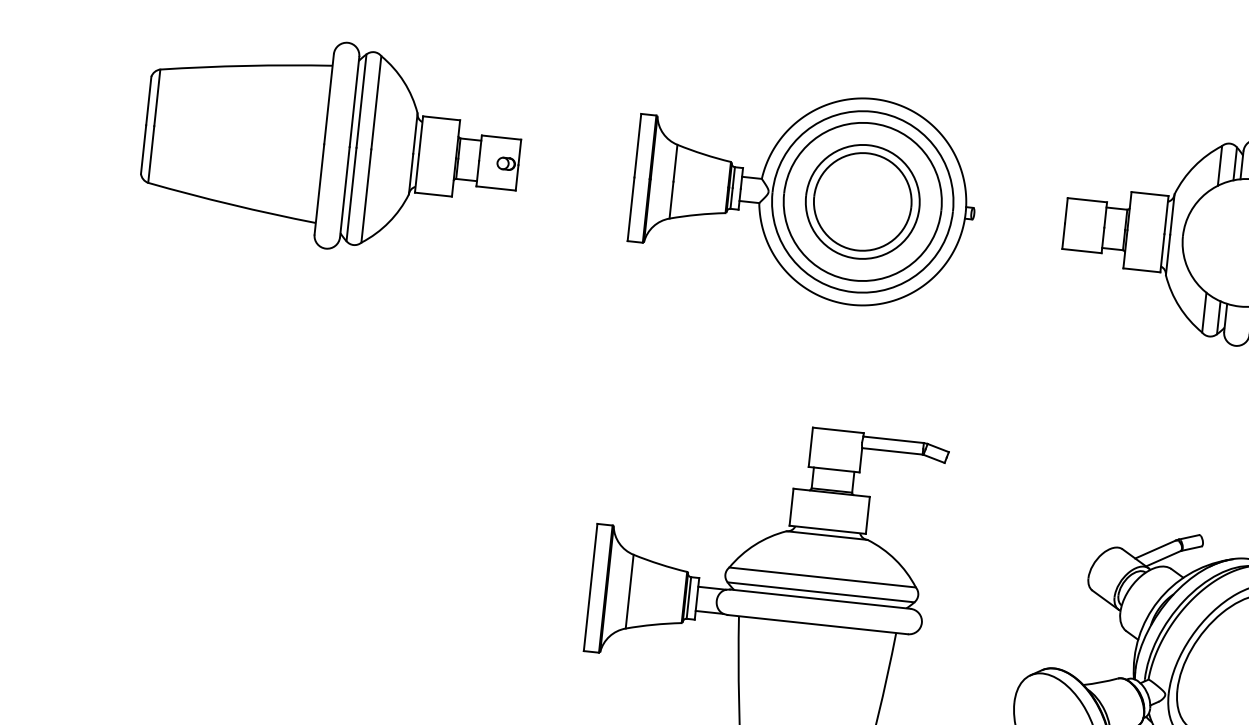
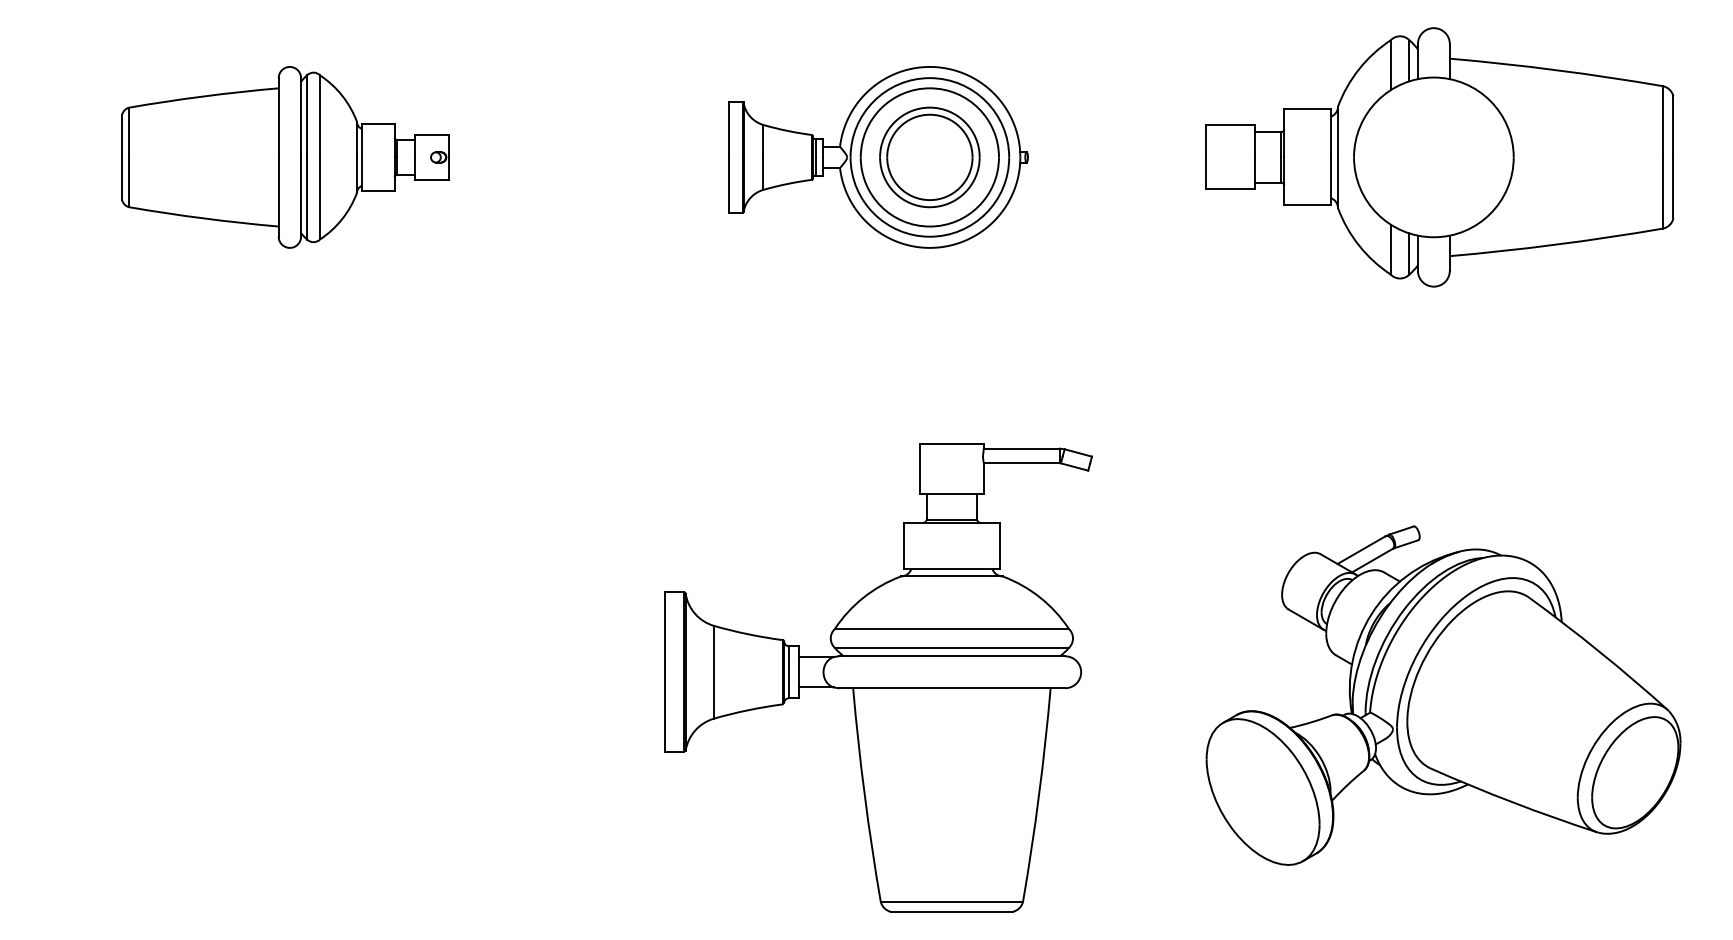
part: (332, 145) -> (285, 157), size x0.7
part: (804, 195) -> (878, 157), size x0.7

